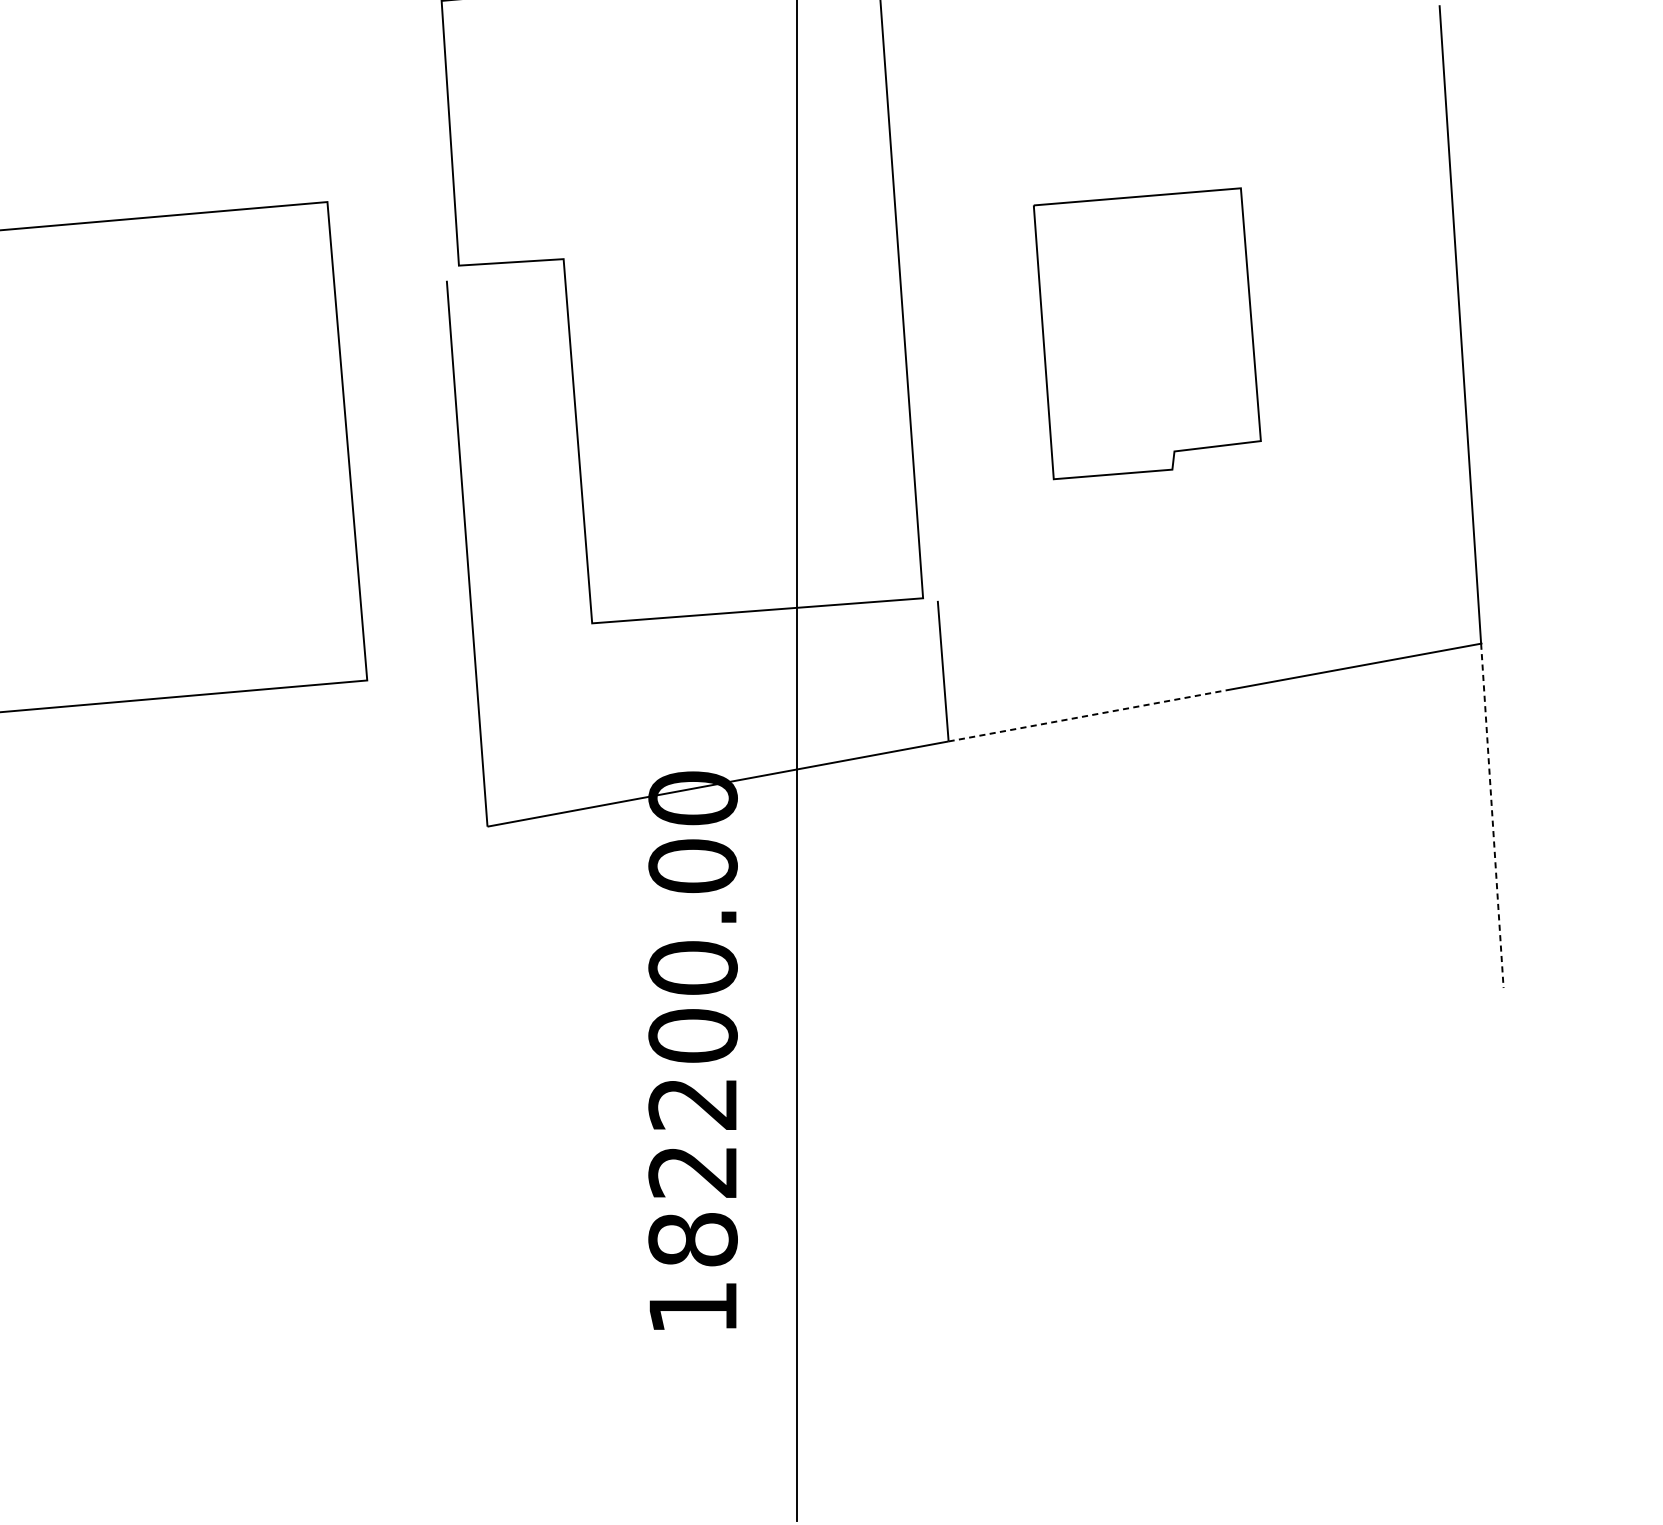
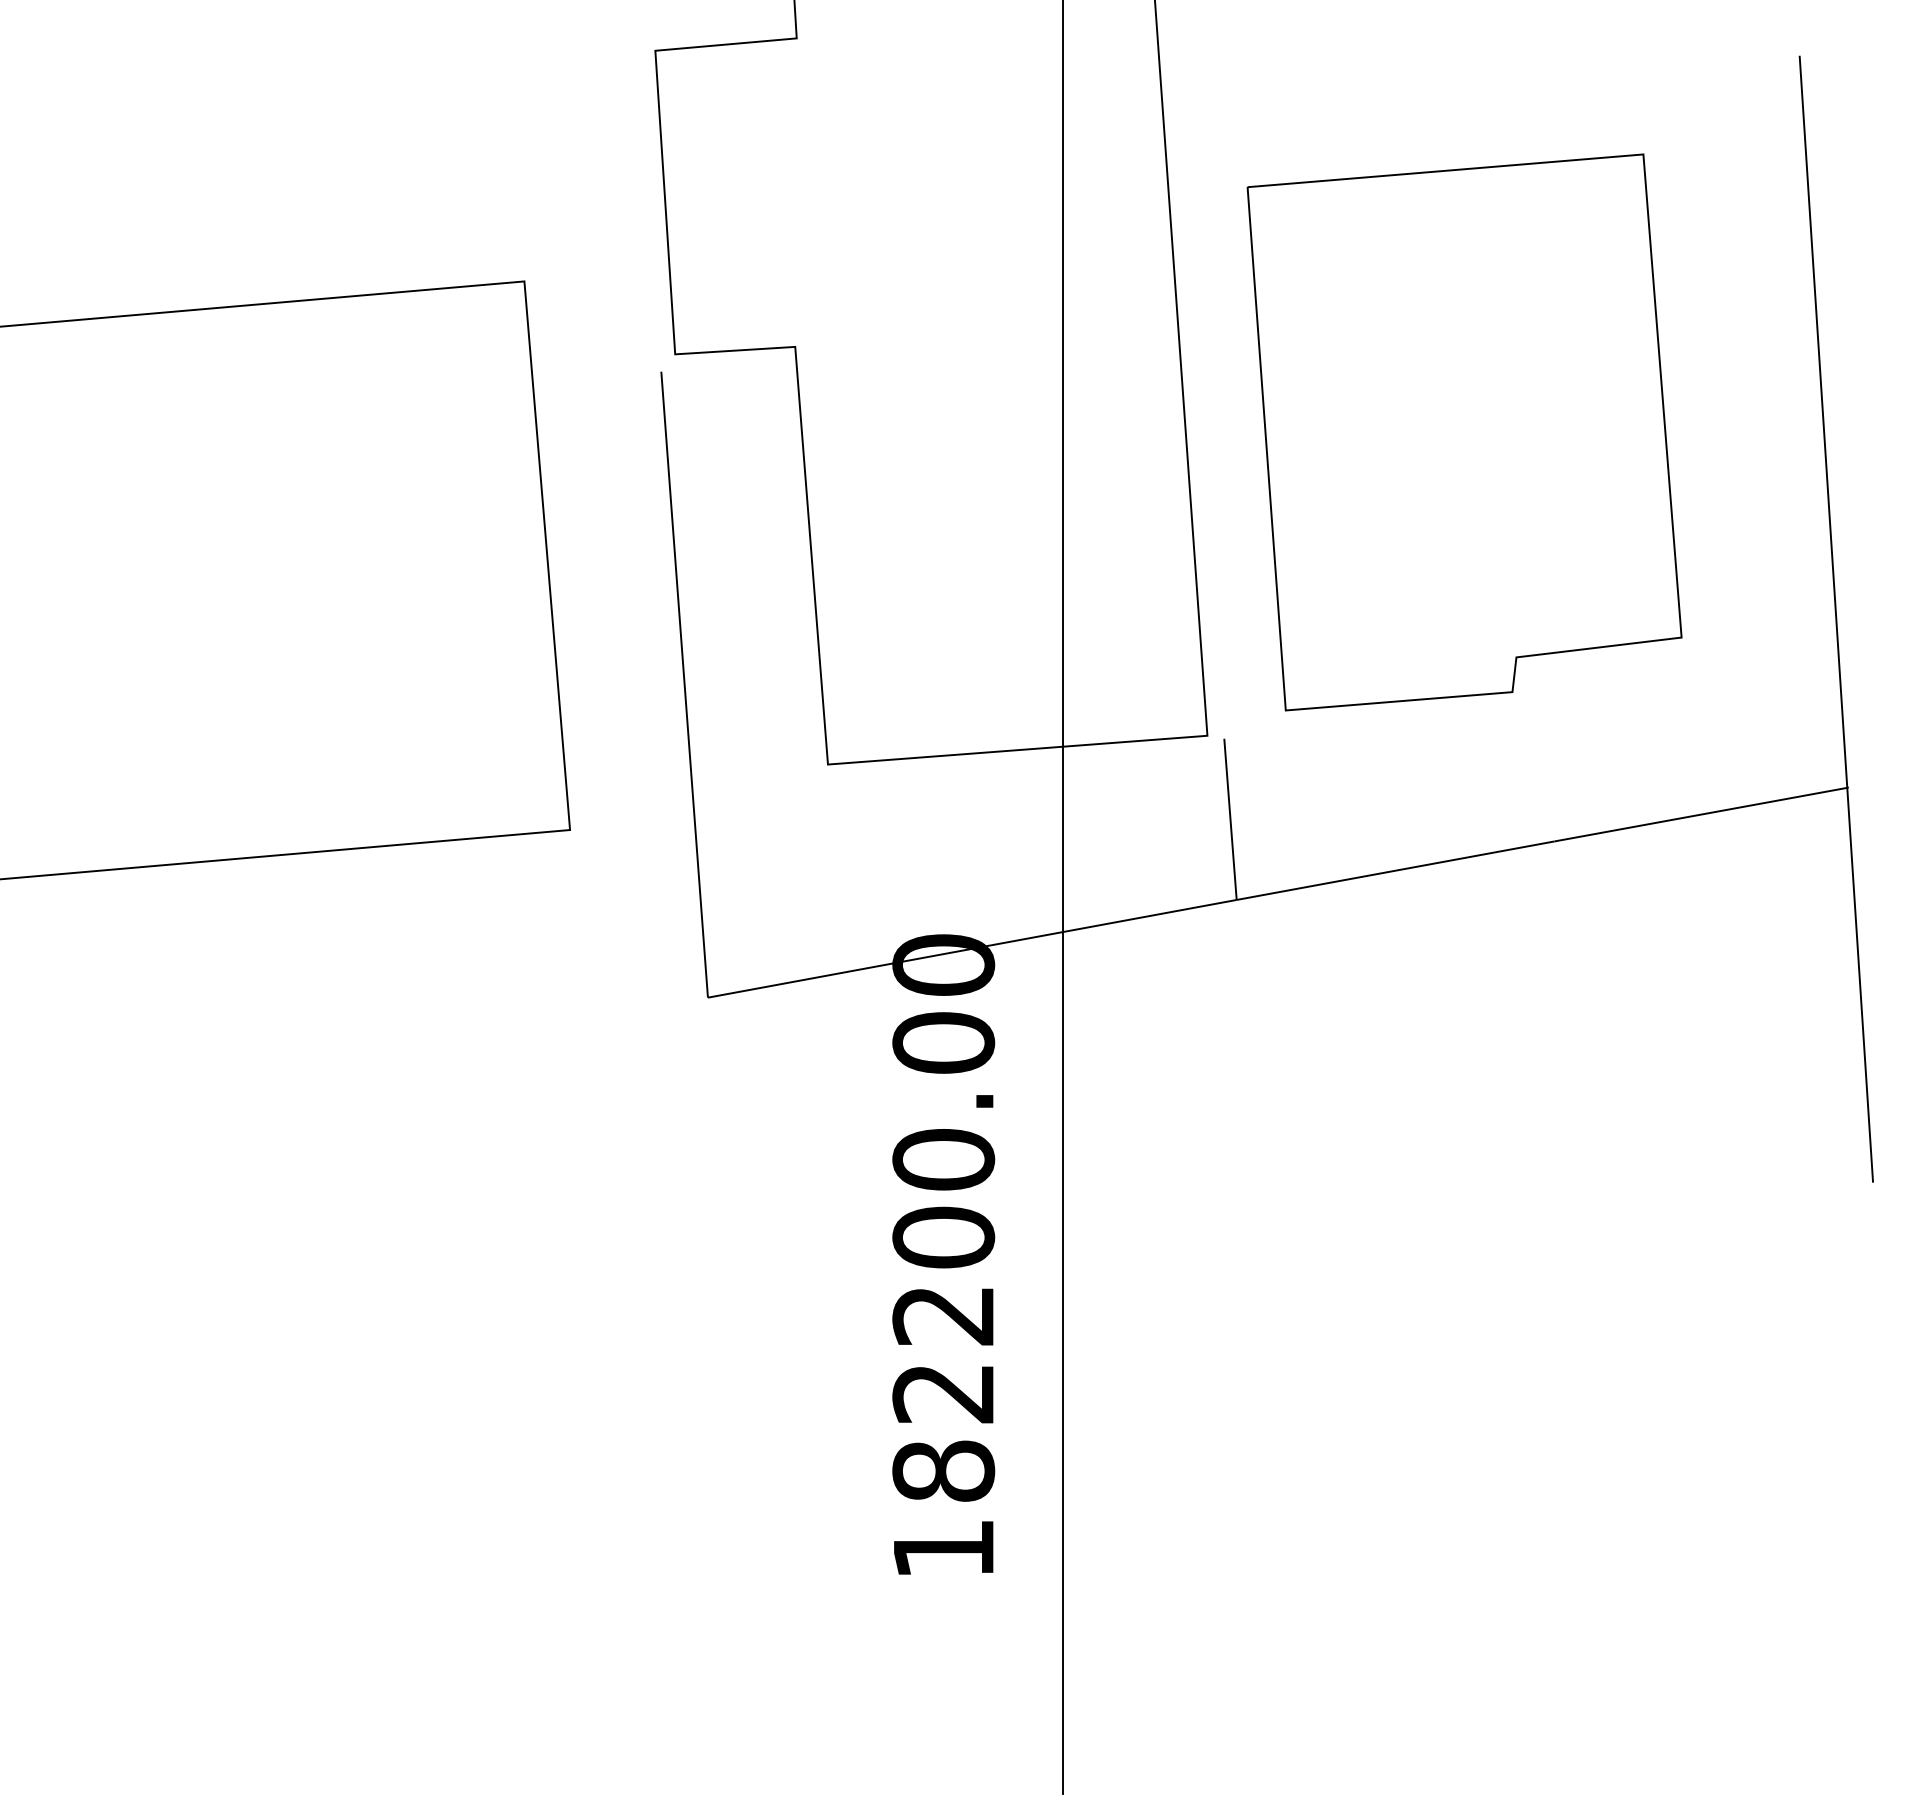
part: (1147, 333) -> (1464, 432), size x1.67
line: (1087, 715) -> (1395, 870), dashed -> solid
line: (1492, 816) -> (1860, 985), dashed -> solid

